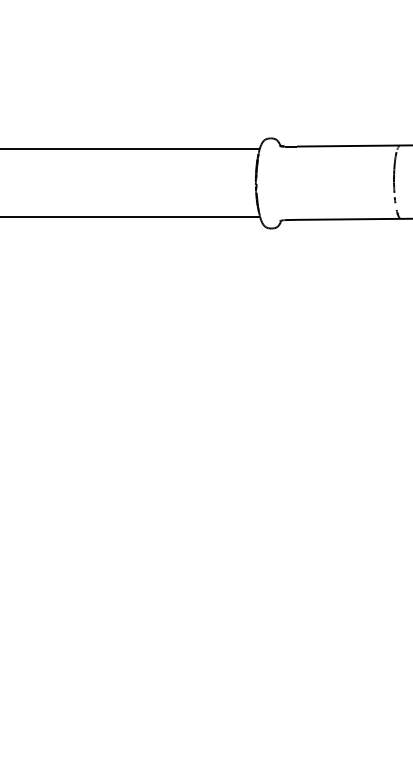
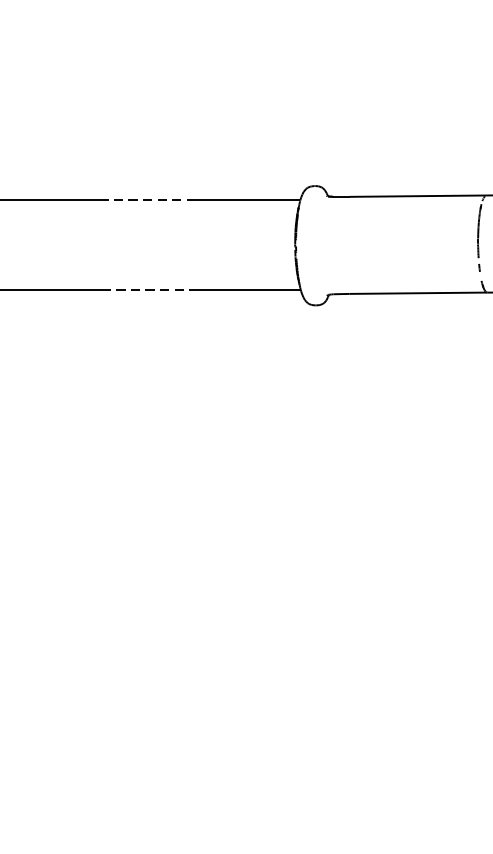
line: (145, 148) -> (149, 199), solid -> dashed
line: (145, 216) -> (149, 289), solid -> dashed

